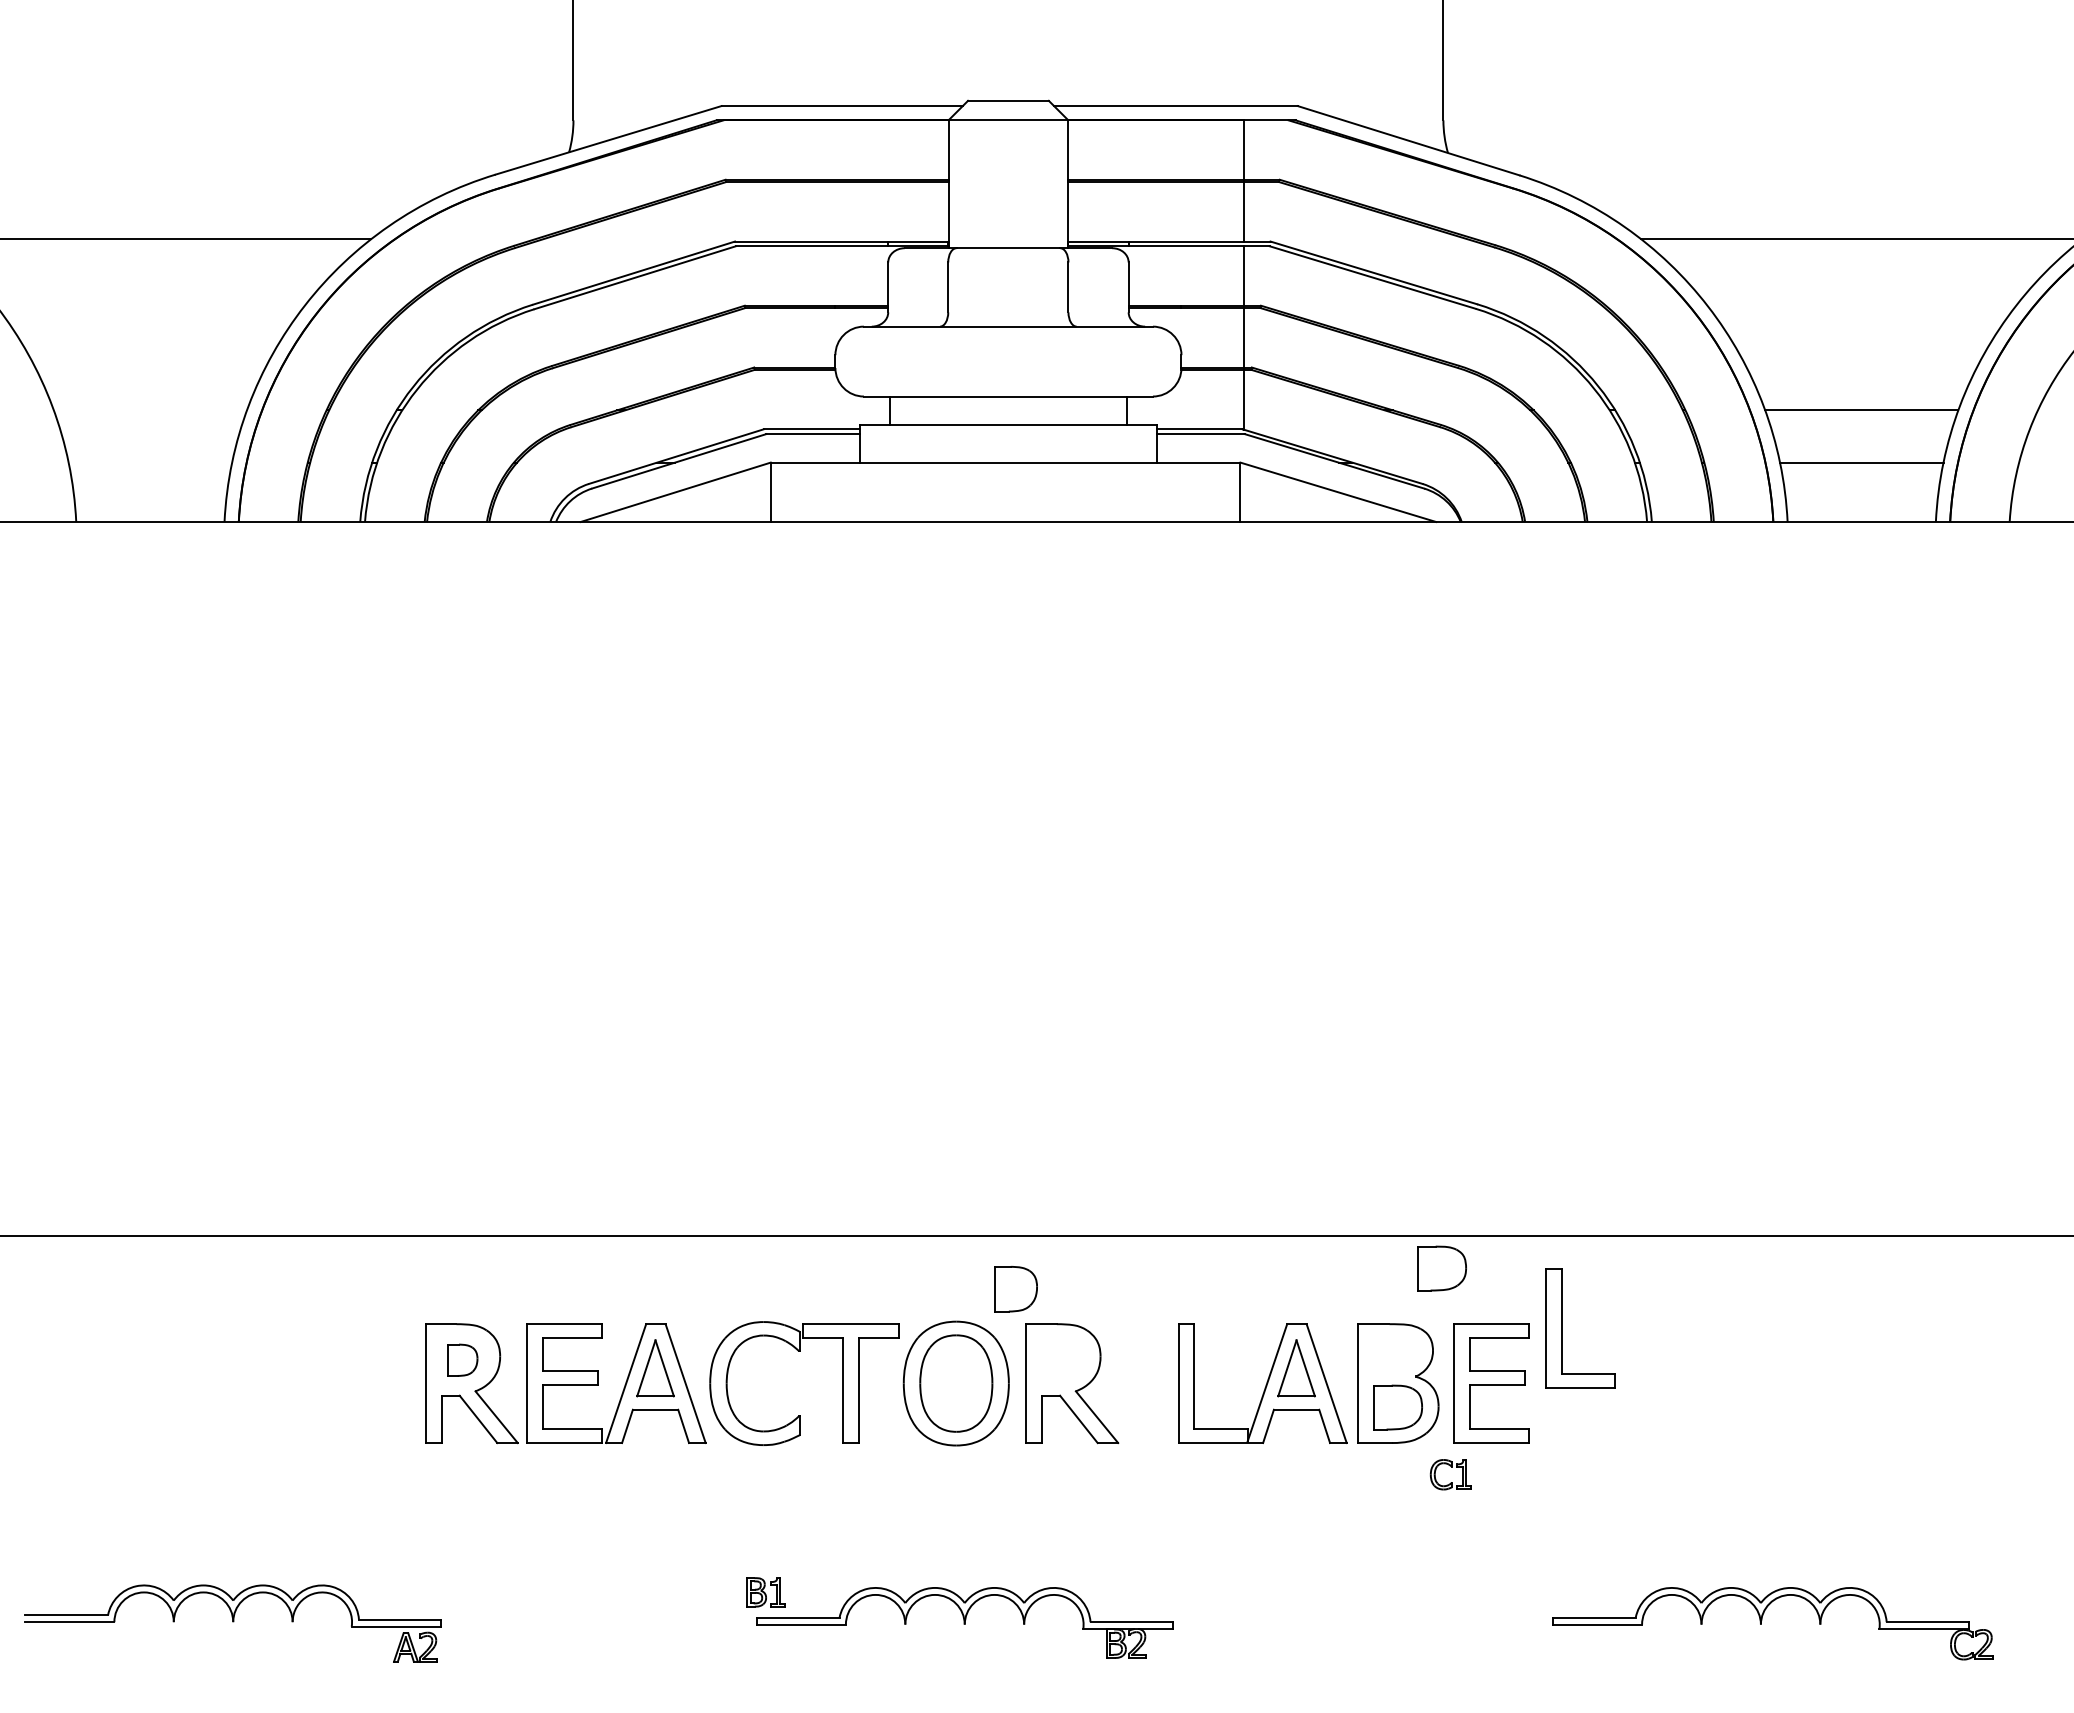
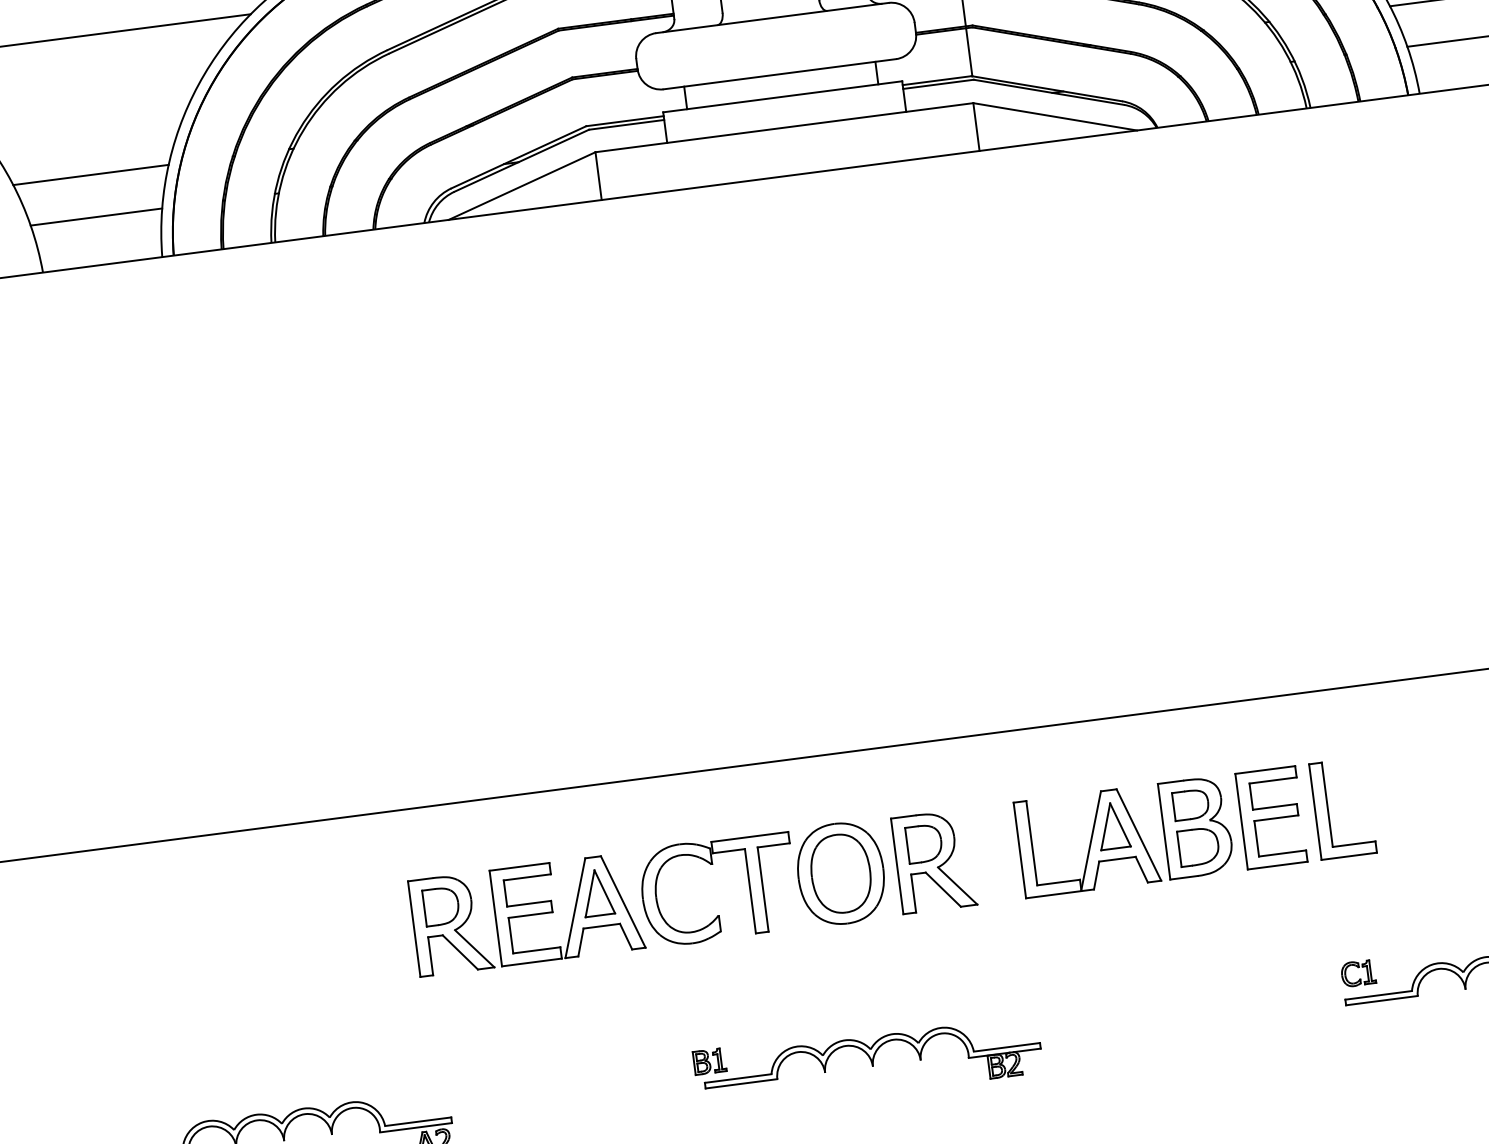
line: (150, 410) -> (91, 175), added
line: (150, 462) -> (96, 216), added
part: (1441, 1268) -> (1219, 730), removed
part: (1015, 1289) -> (924, 844), moved
part: (1562, 1328) -> (1328, 810), moved
part: (1395, 1354) -> (1191, 804), added
part: (462, 1360) -> (441, 906), size x1.43
part: (1451, 1467) -> (1358, 967), moved

